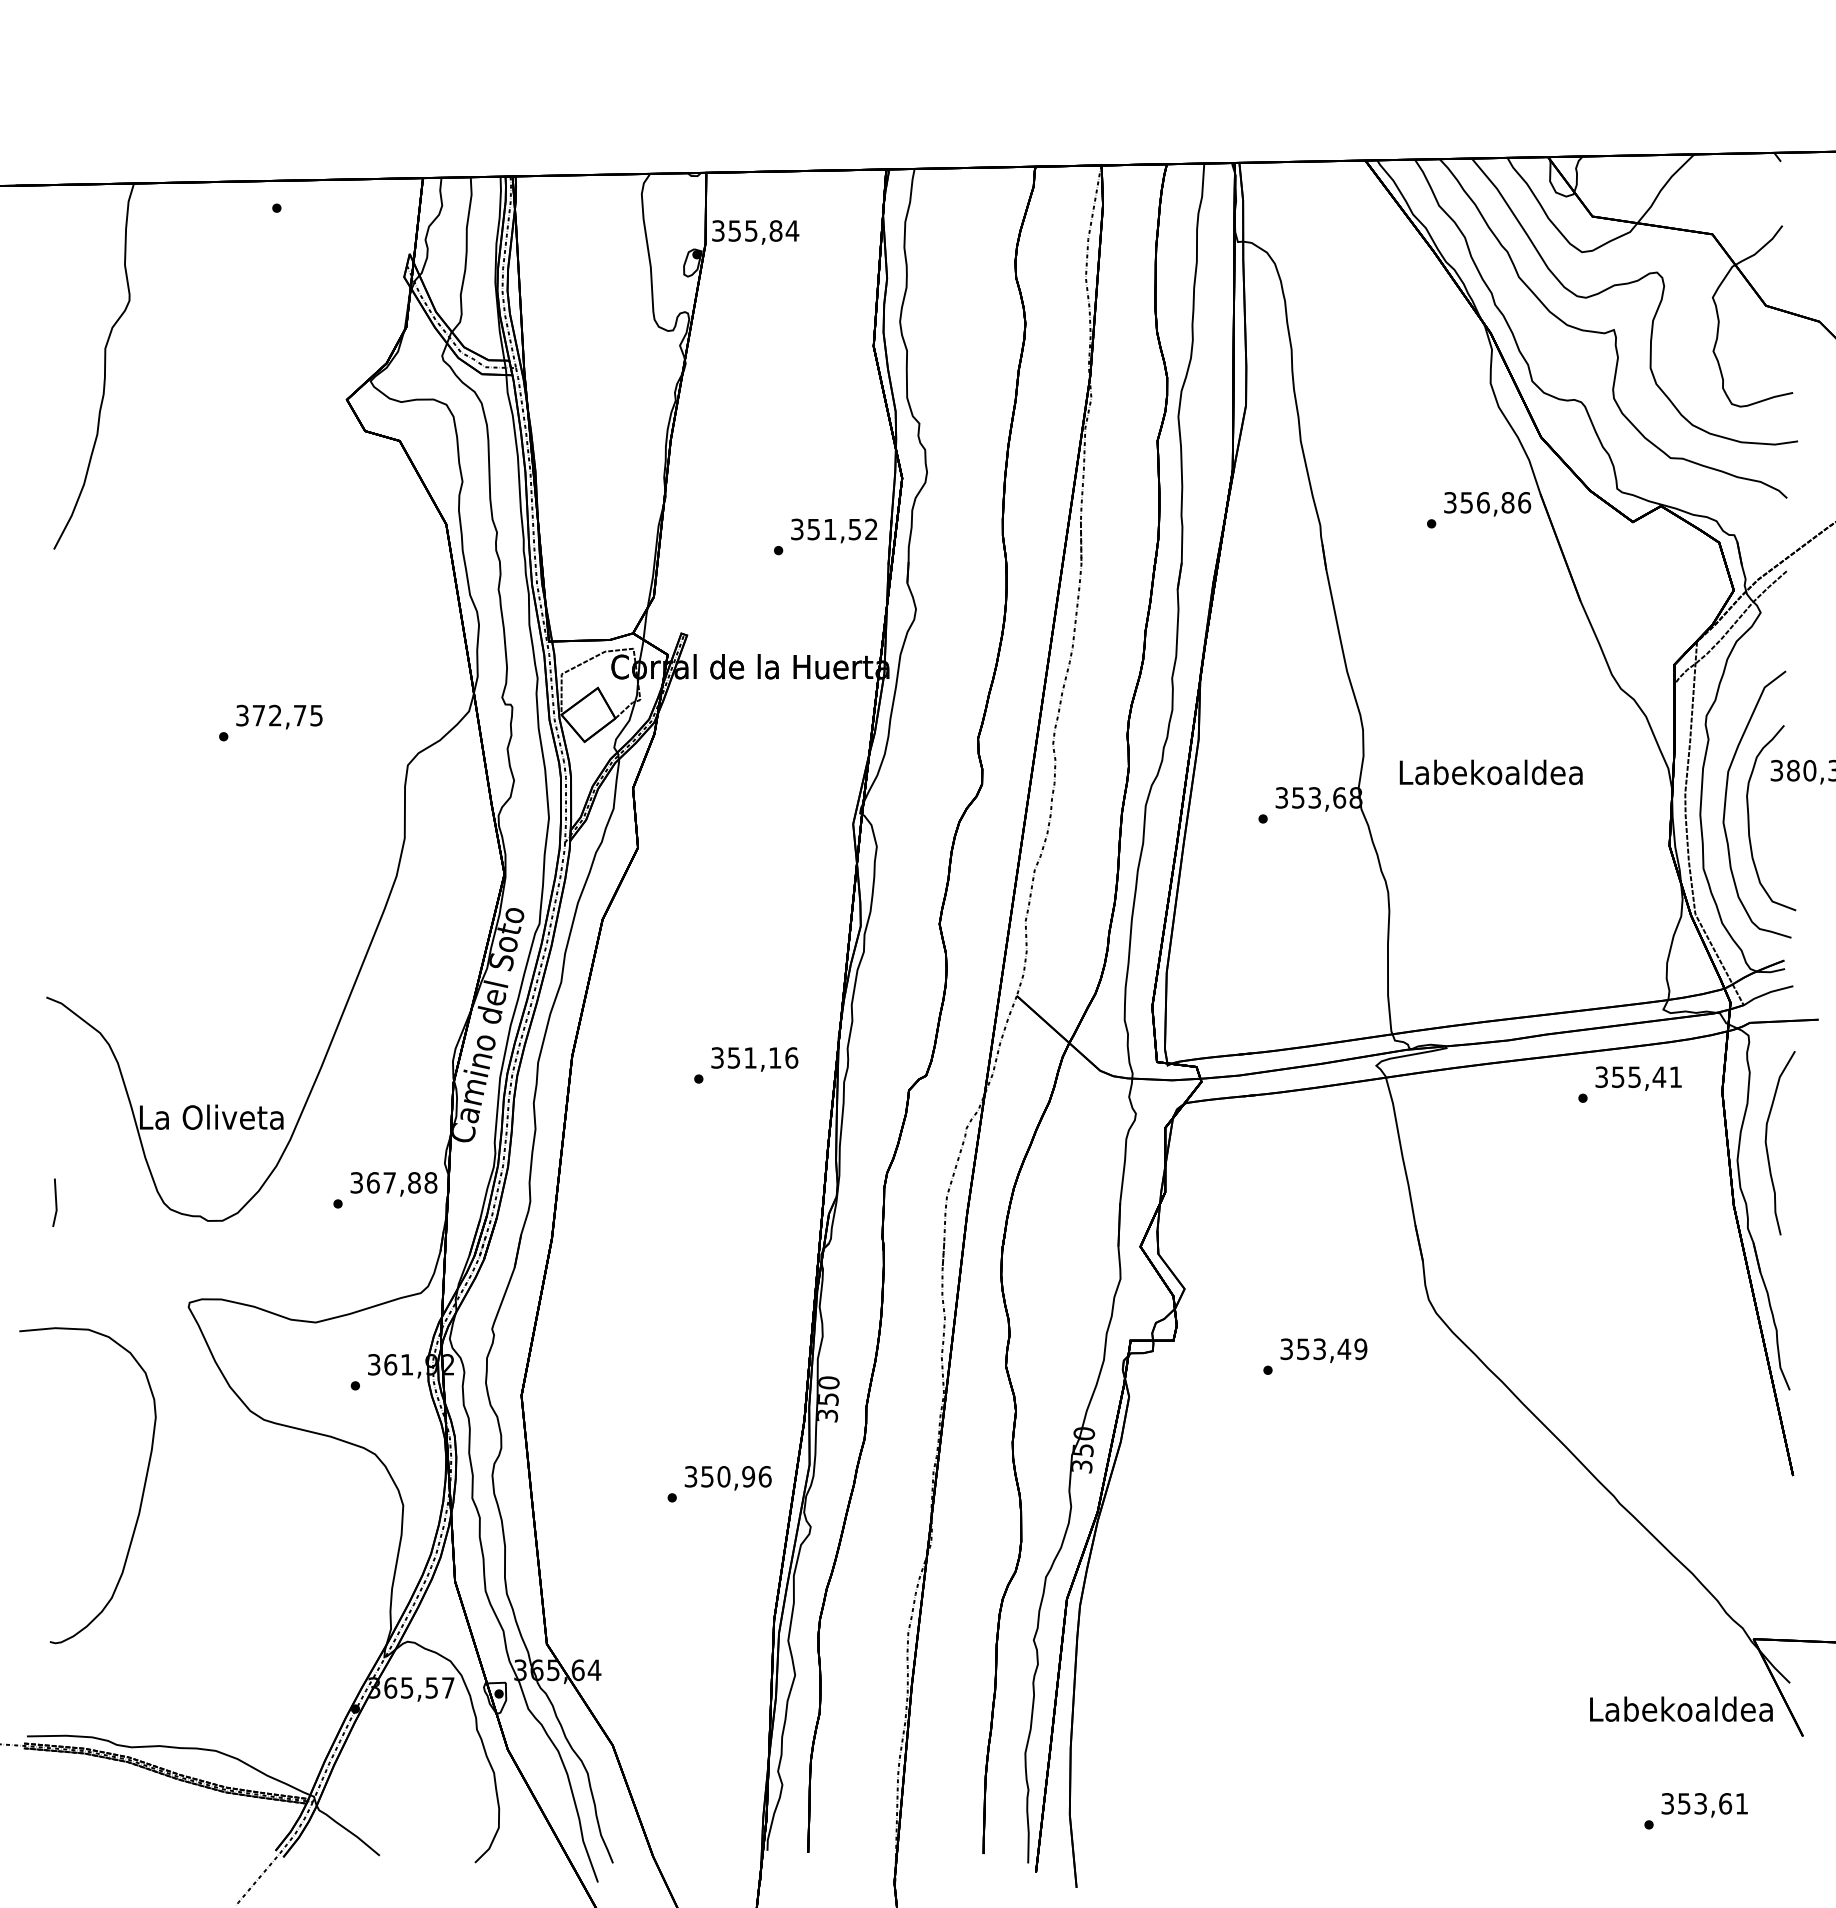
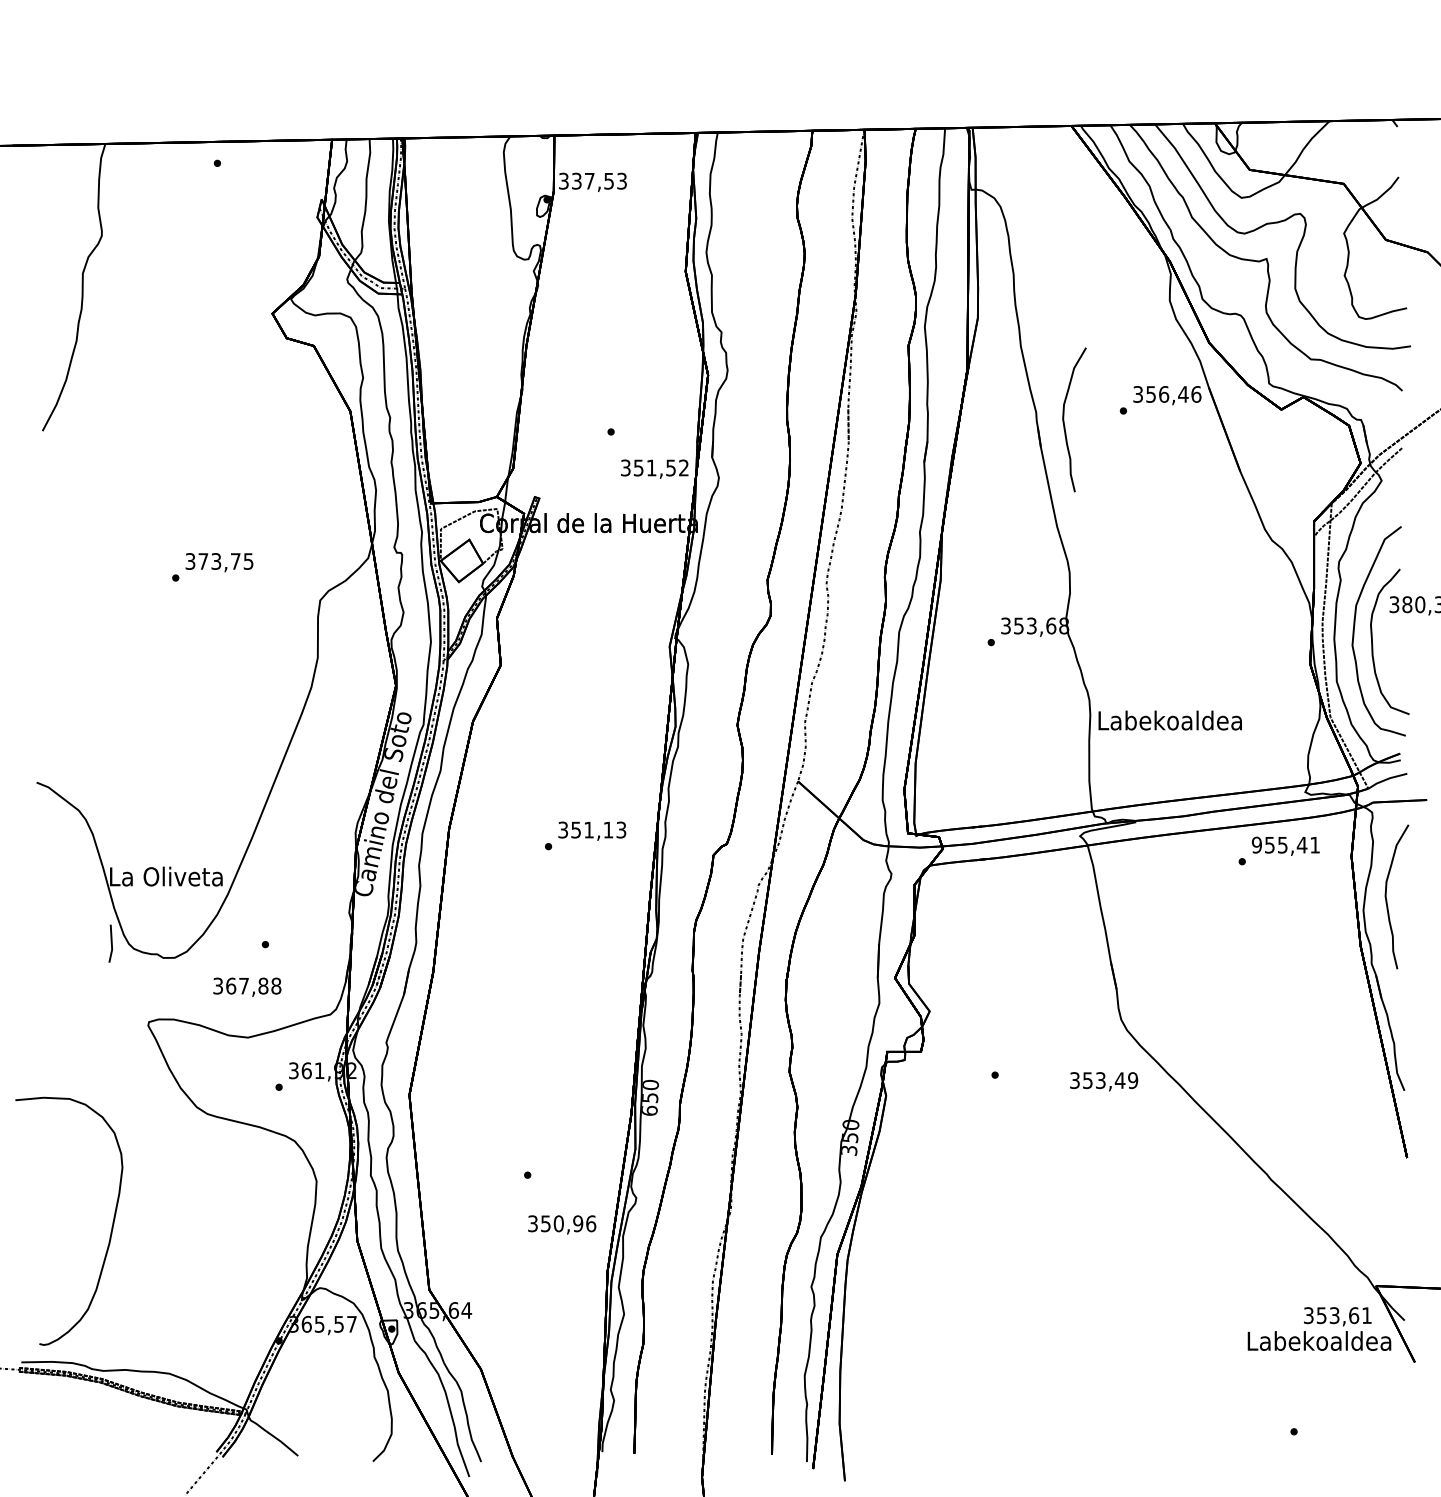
text: (764, 230) -> (600, 180), 355,84 -> 337,53
text: (1507, 502) -> (1183, 394), 356,86 -> 356,46
text: (834, 530) -> (654, 468), moved
curve: (1356, 537) -> (1064, 421), added
text: (275, 715) -> (216, 561), 372,75 -> 373,75
text: (1490, 772) -> (1169, 720), moved
text: (791, 1057) -> (621, 829), 351,16 -> 351,13
text: (1601, 1076) -> (1256, 844), 355,41 -> 955,41
text: (393, 1184) -> (246, 987), moved
line: (55, 1202) -> (111, 943), moved
text: (1323, 1350) -> (1103, 1081), moved
text: (827, 1415) -> (649, 1110), 350 -> 650
text: (727, 1478) -> (561, 1225), moved
curve: (141, 1495) -> (111, 1229), moved
text: (1704, 1805) -> (1337, 1316), moved

